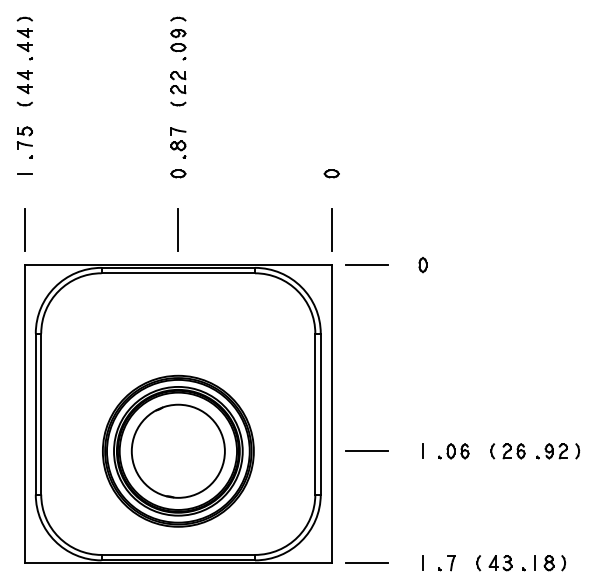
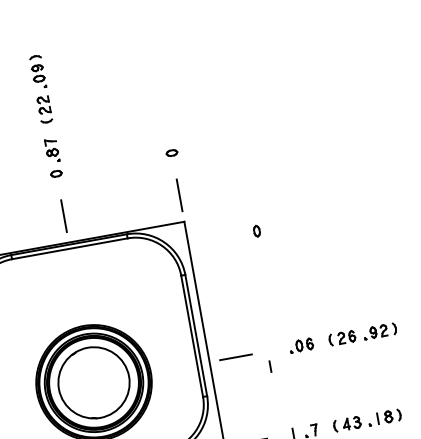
line: (366, 265) -> (210, 217), removed
part: (422, 265) -> (256, 231), moved
line: (422, 450) -> (269, 366), moved

